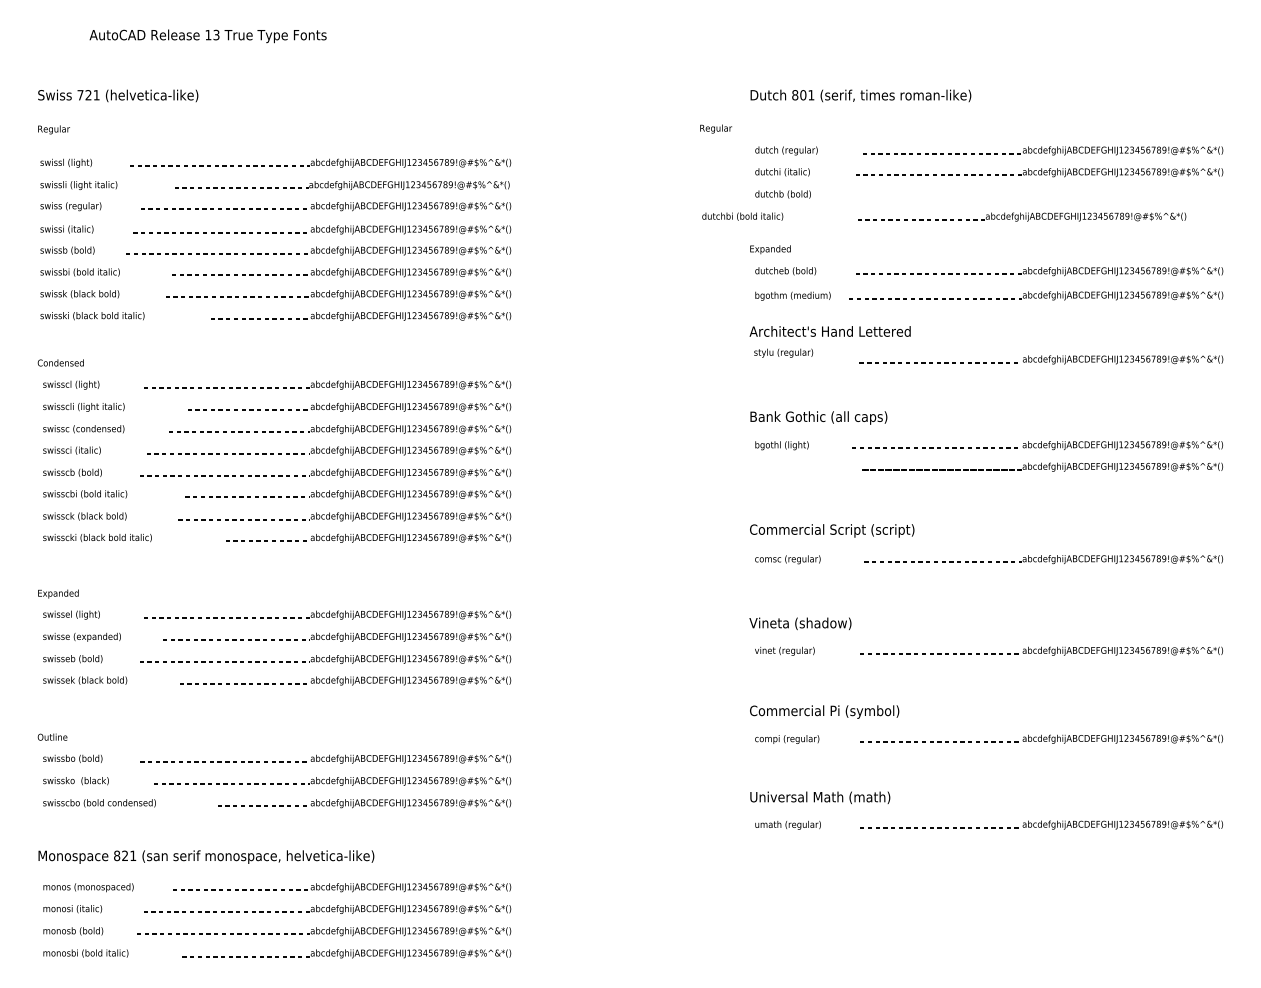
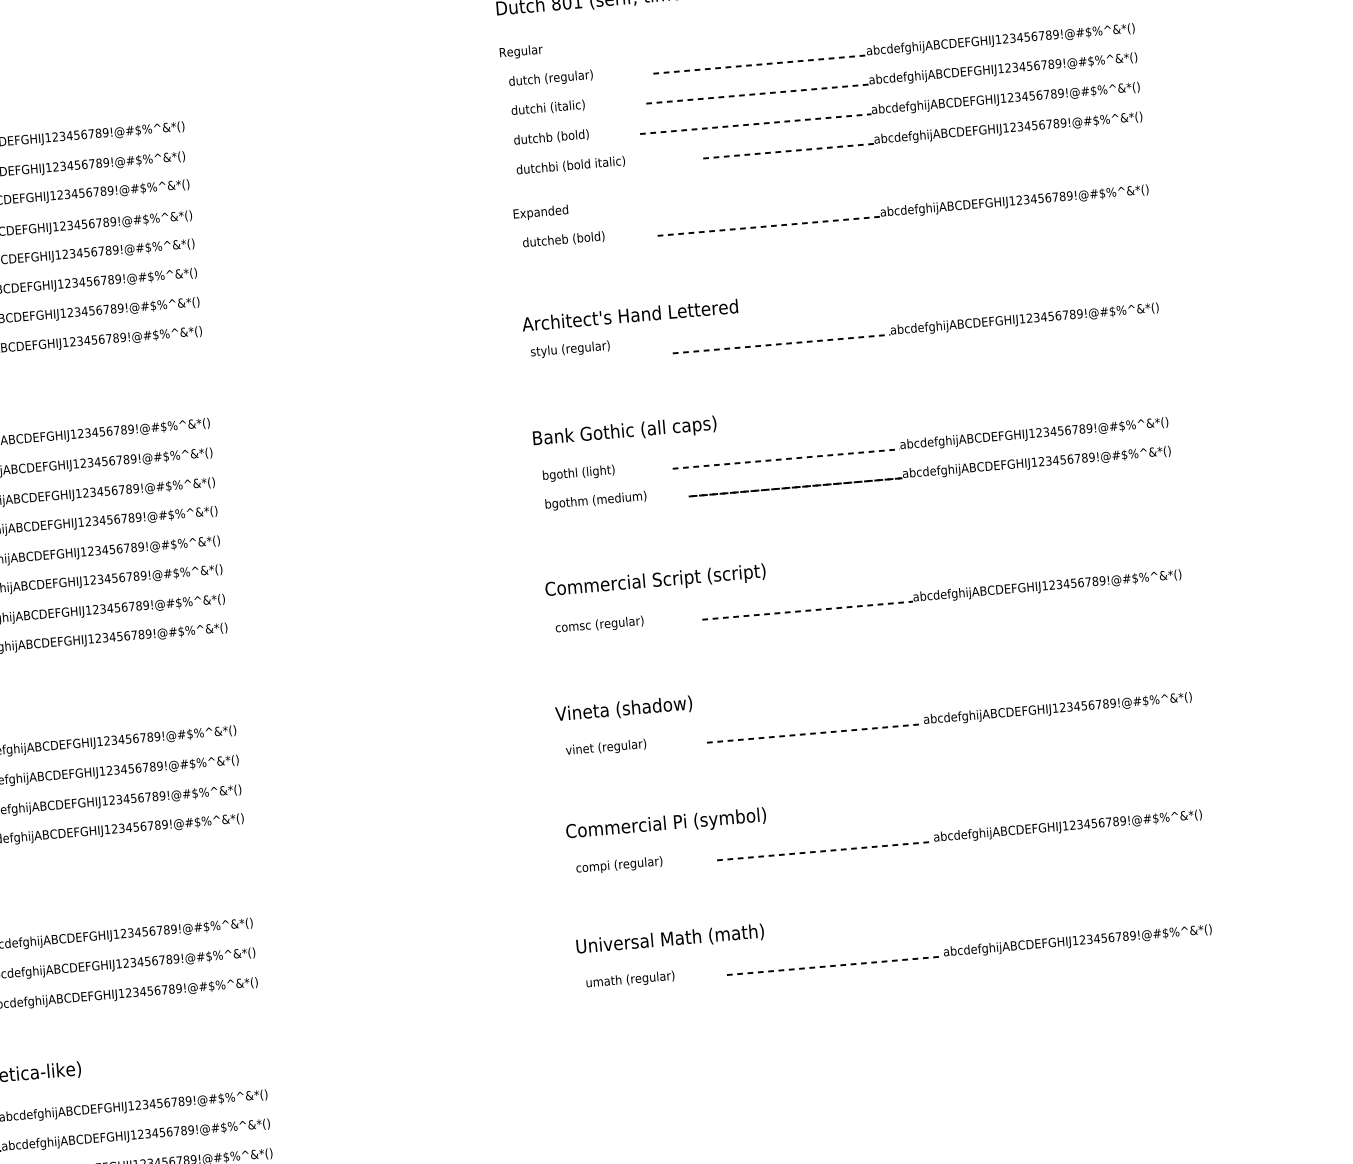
text: (716, 128) -> (521, 51), moved
text: (742, 216) -> (570, 165), moved
part: (1022, 216) -> (923, 135), moved
text: (792, 295) -> (595, 500), moved
part: (1036, 295) -> (890, 108), moved

